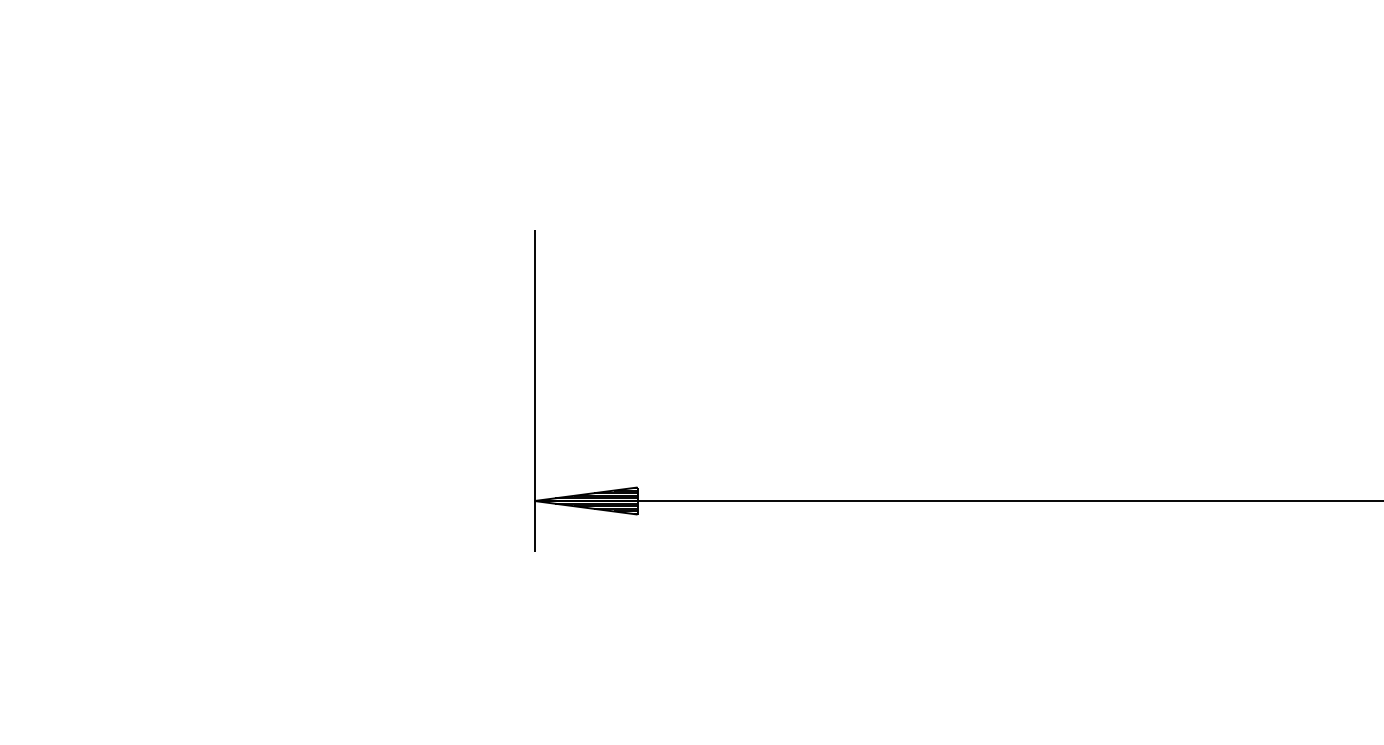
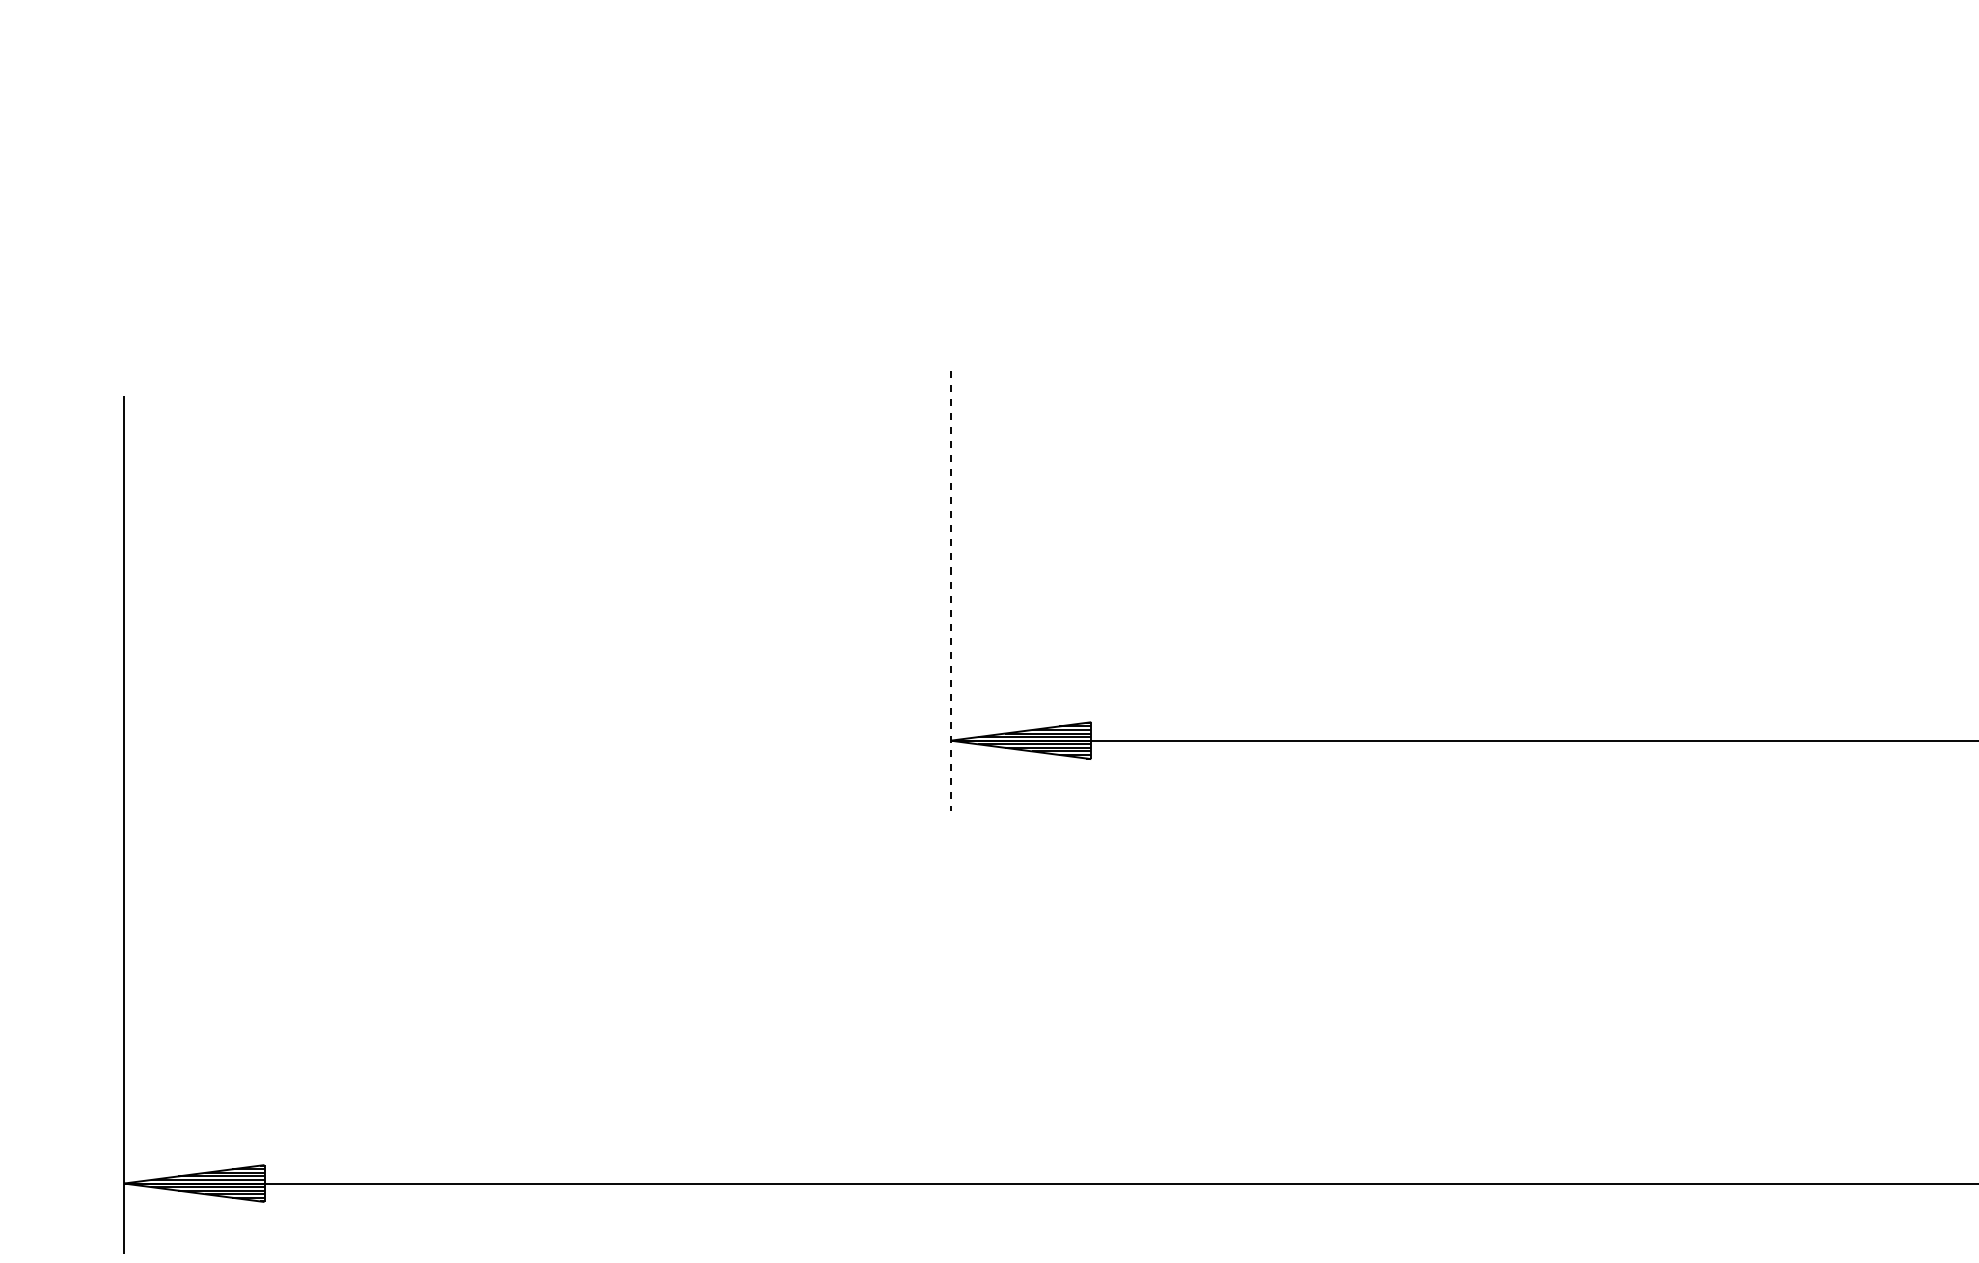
line: (534, 390) -> (950, 590), solid -> dashed

